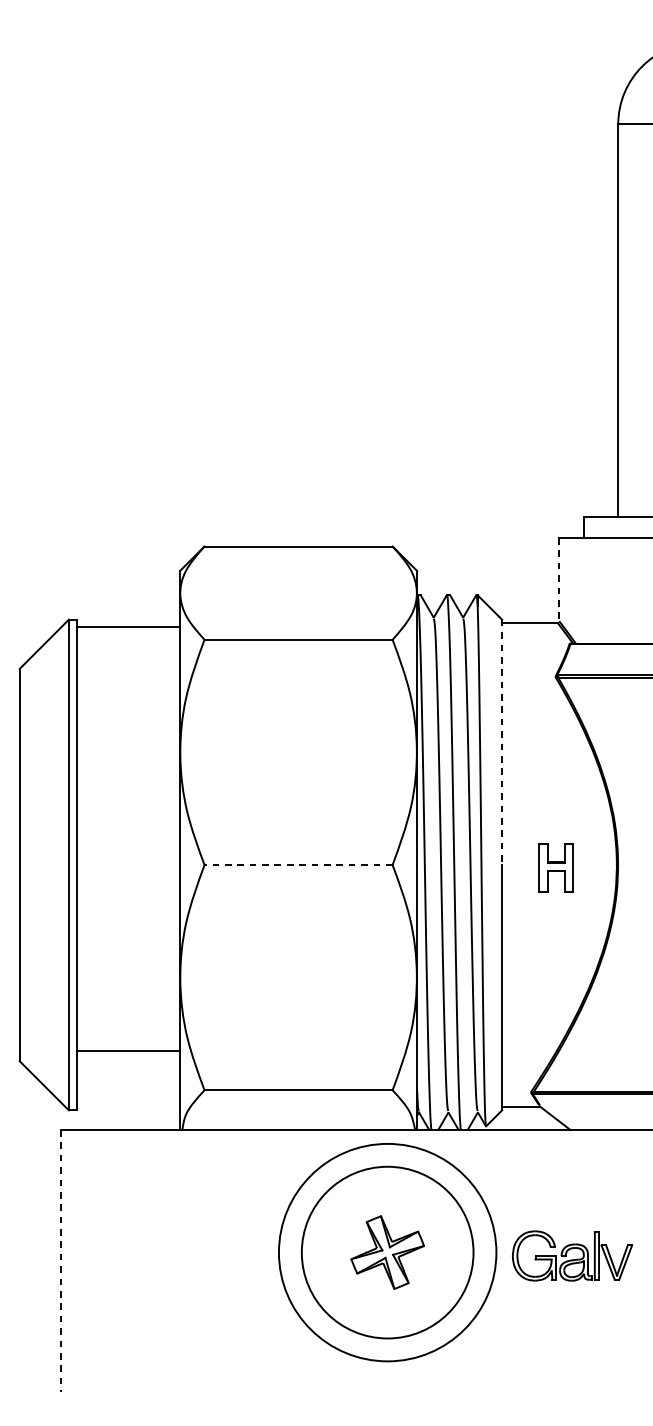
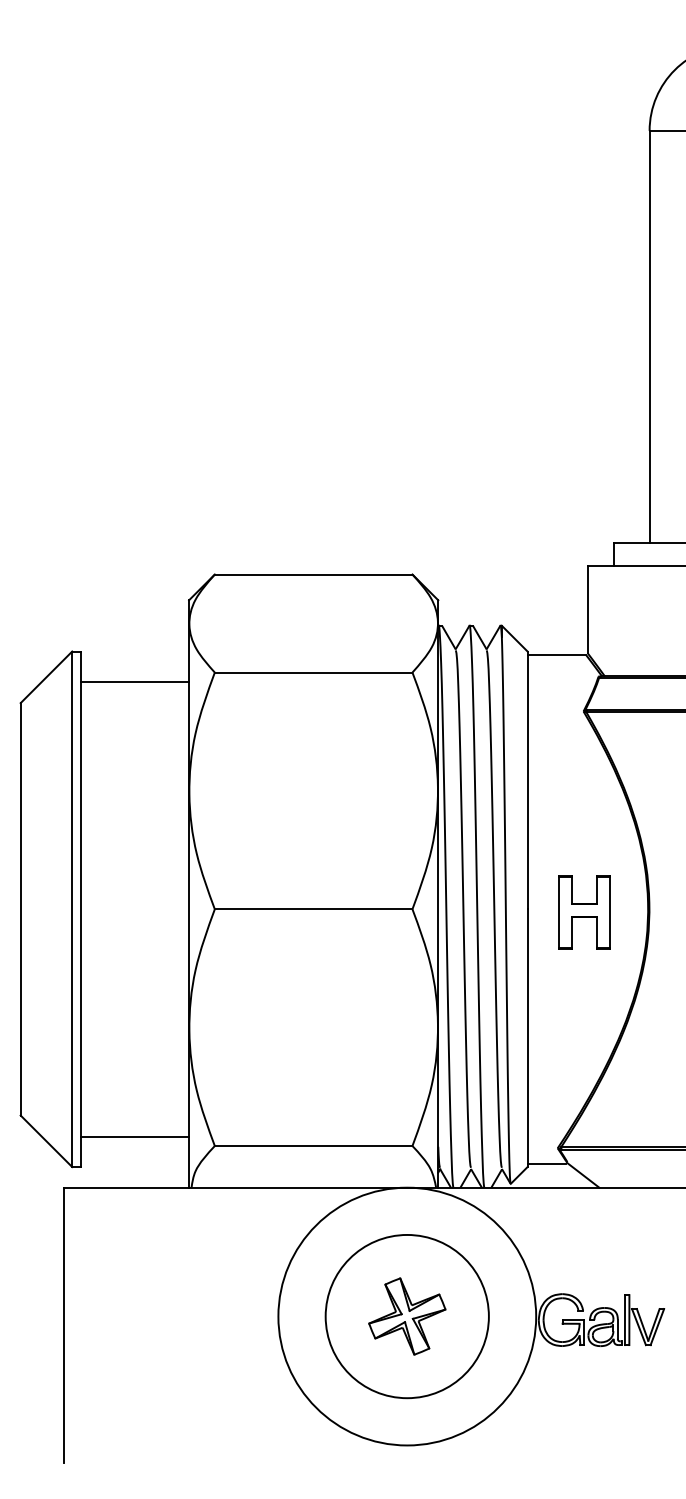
line: (559, 579) -> (587, 609), dashed -> solid
line: (128, 627) -> (134, 681), moved
line: (502, 742) -> (527, 780), dashed -> solid
line: (298, 865) -> (313, 909), dashed -> solid
part: (556, 868) -> (584, 912), size x1.43
line: (128, 1050) -> (134, 1136), moved
circle: (386, 1252) -> (406, 1316), size x0.71
circle: (387, 1252) -> (407, 1316), size x1.43
line: (60, 1261) -> (63, 1325), dashed -> solid

